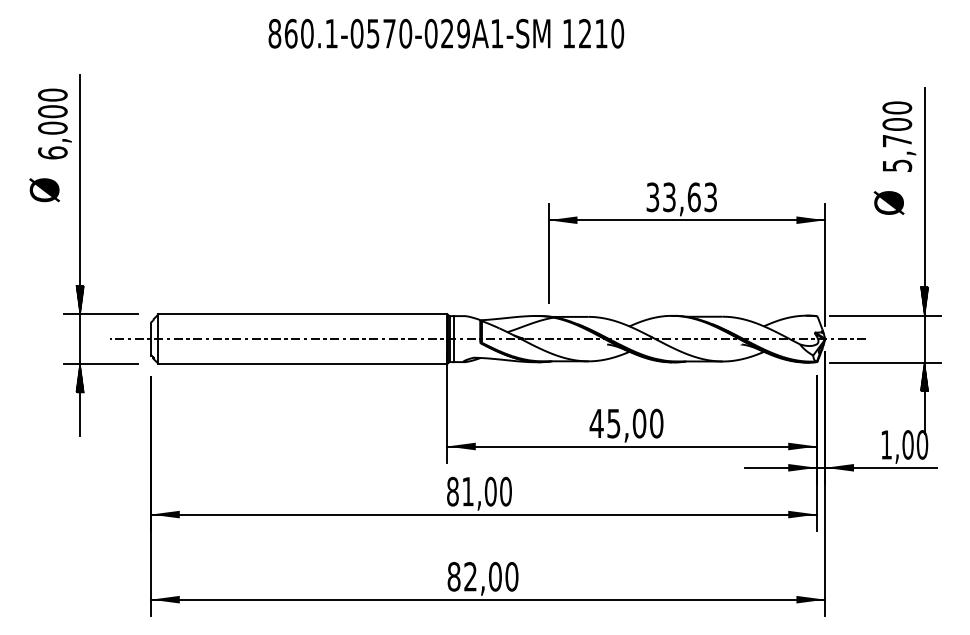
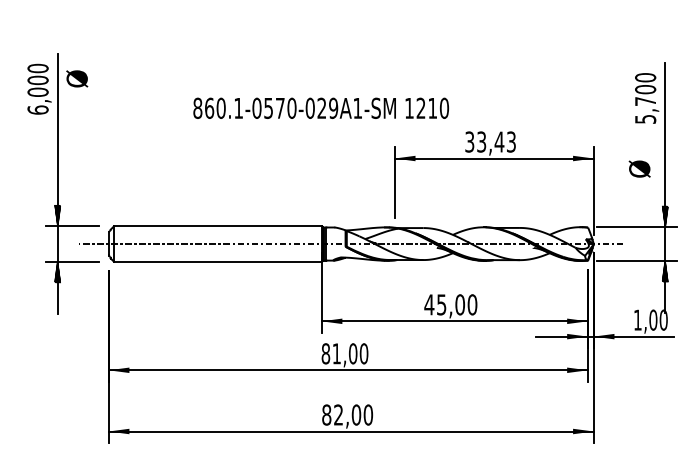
text: (445, 32) -> (320, 107), moved
text: (45, 189) -> (77, 78), moved
text: (694, 196) -> (499, 141), 33,63 -> 33,43
text: (888, 202) -> (639, 168), moved

